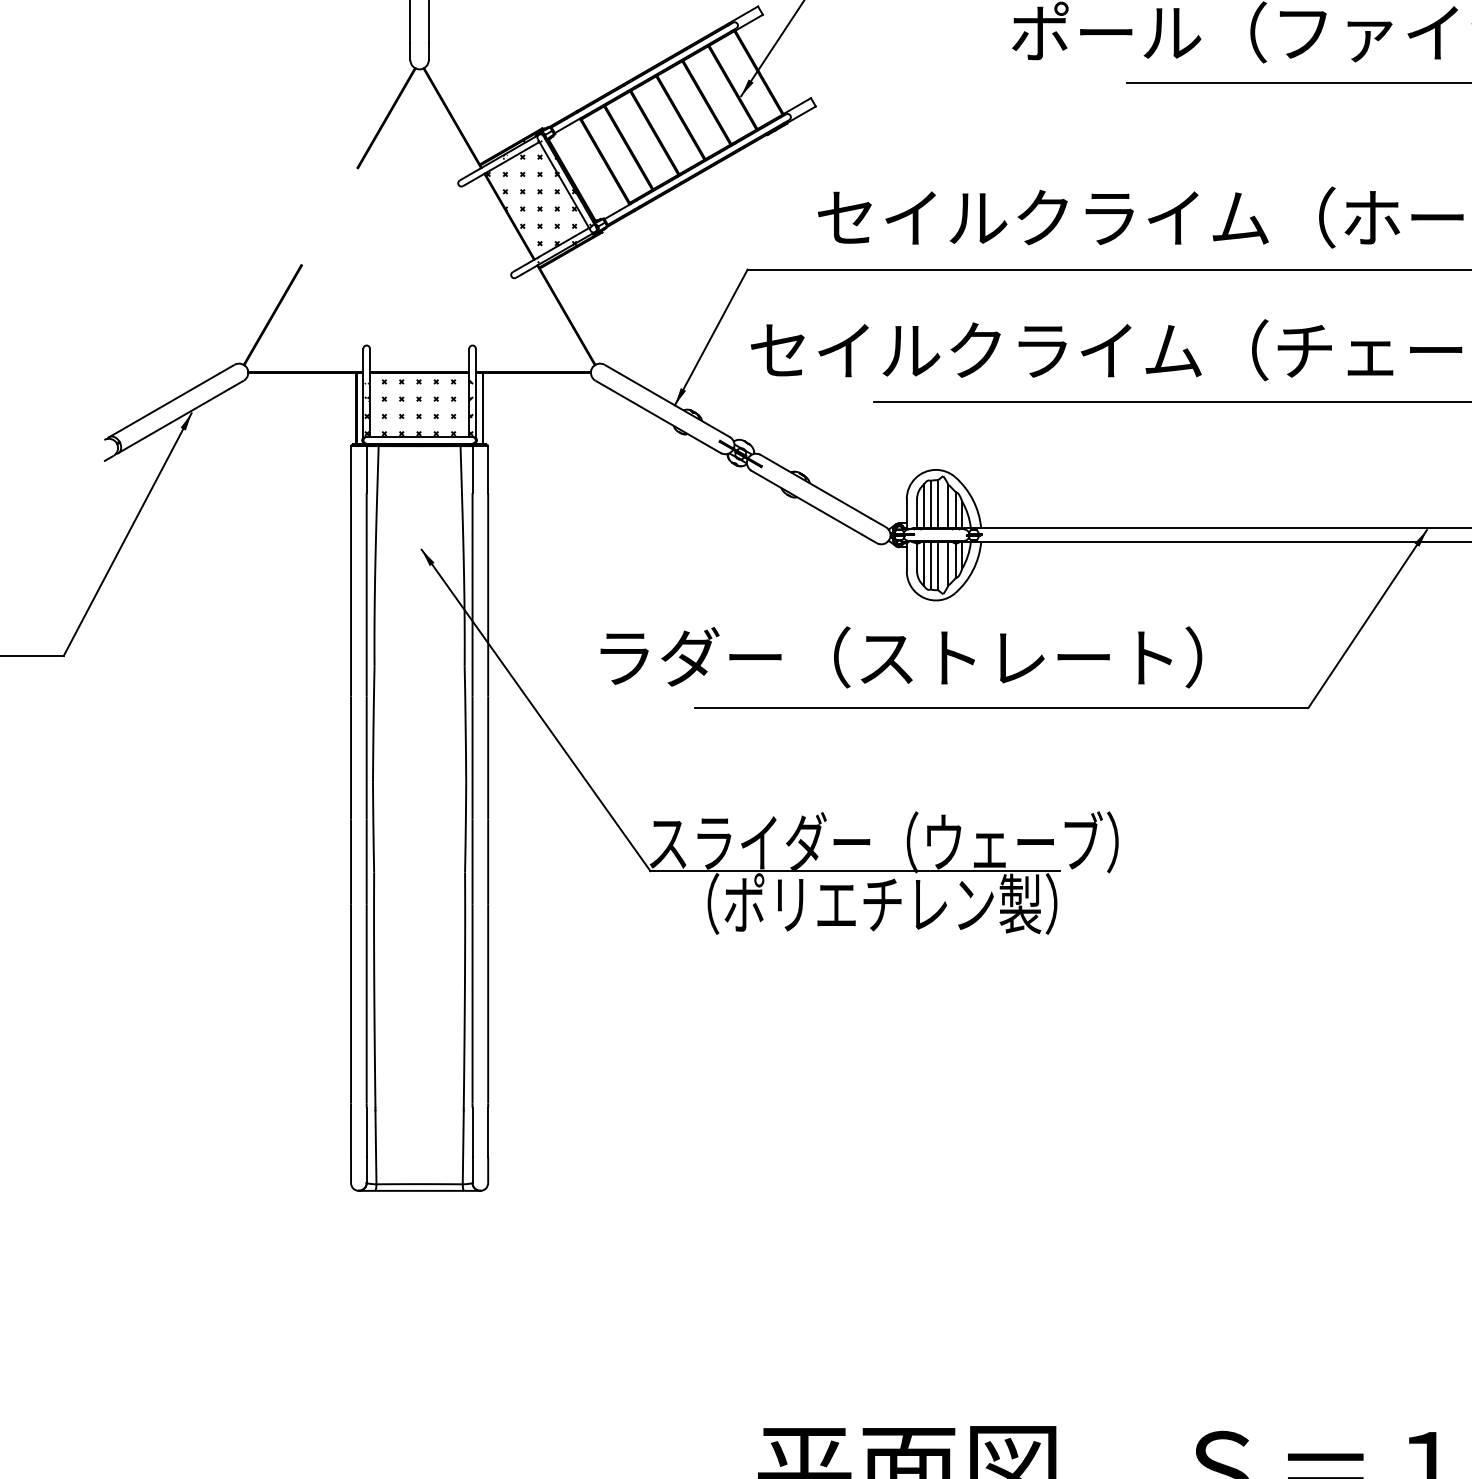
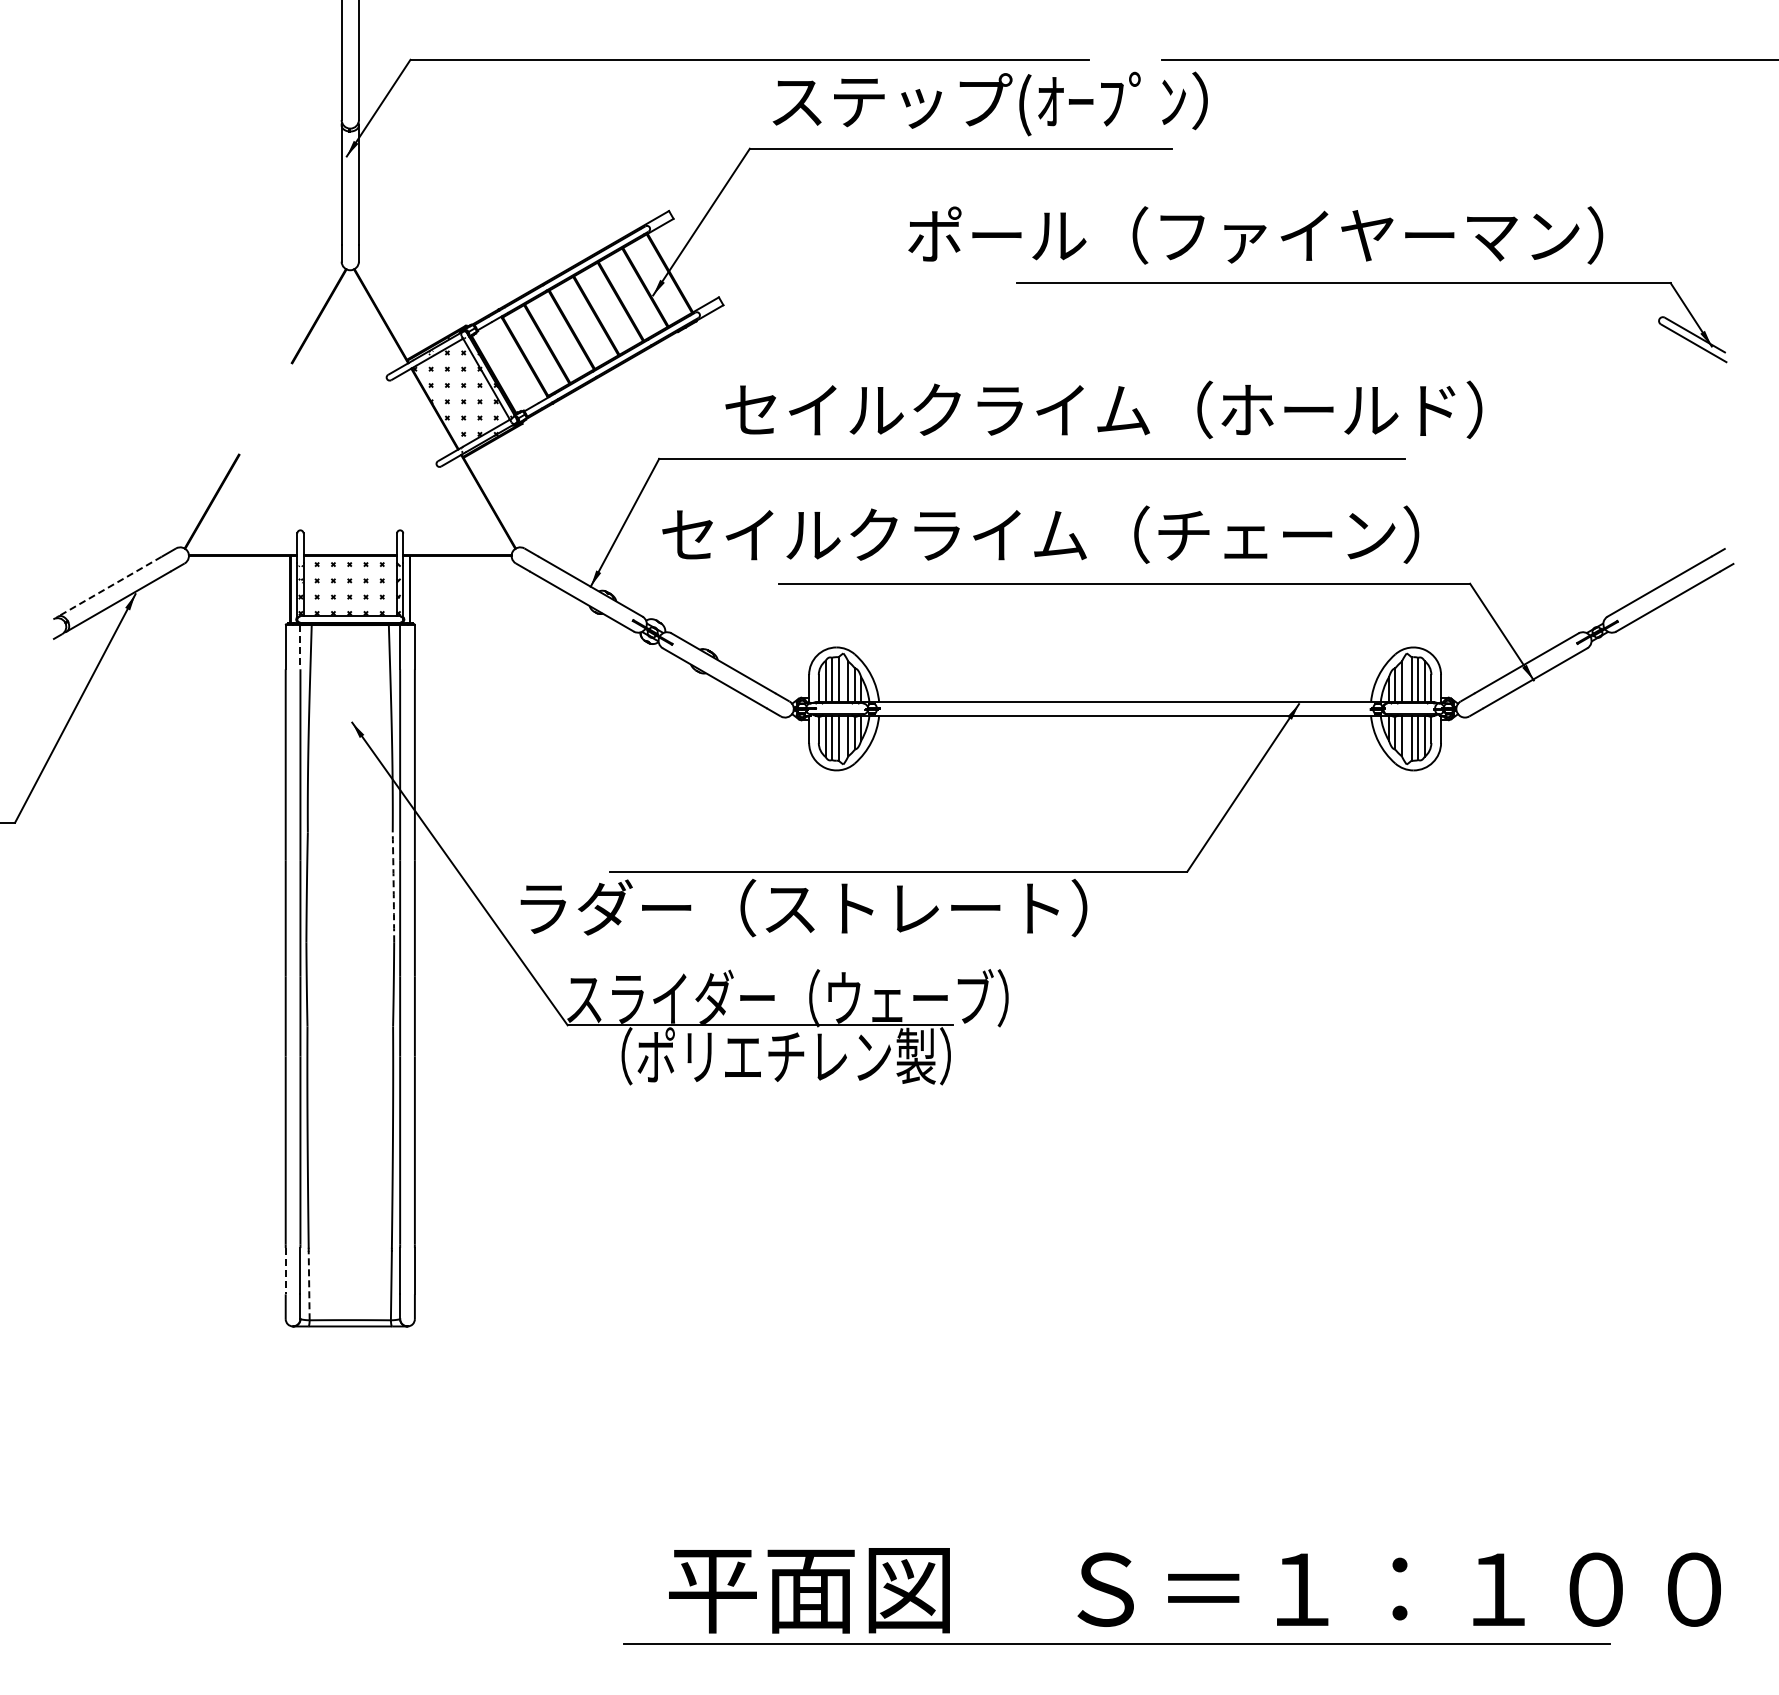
line: (163, 405) -> (109, 586), solid -> dashed
line: (366, 469) -> (300, 647), solid -> dashed
text: (900, 657) -> (803, 908), moved
arc: (465, 724) -> (393, 887), solid -> dashed
line: (350, 1132) -> (285, 1271), solid -> dashed
line: (376, 1147) -> (309, 1285), solid -> dashed

